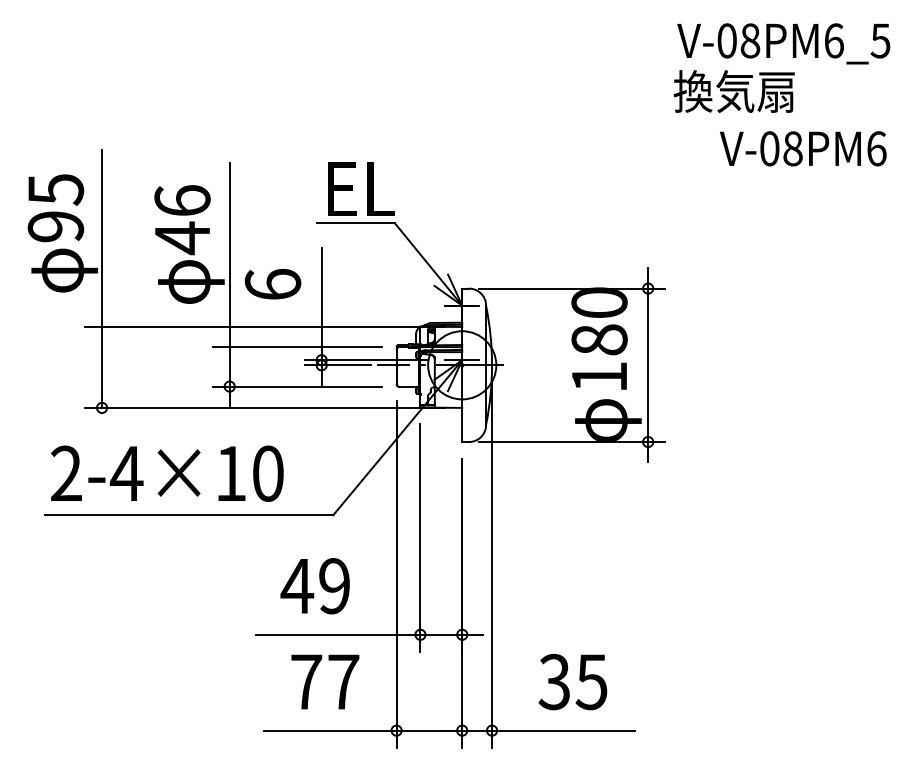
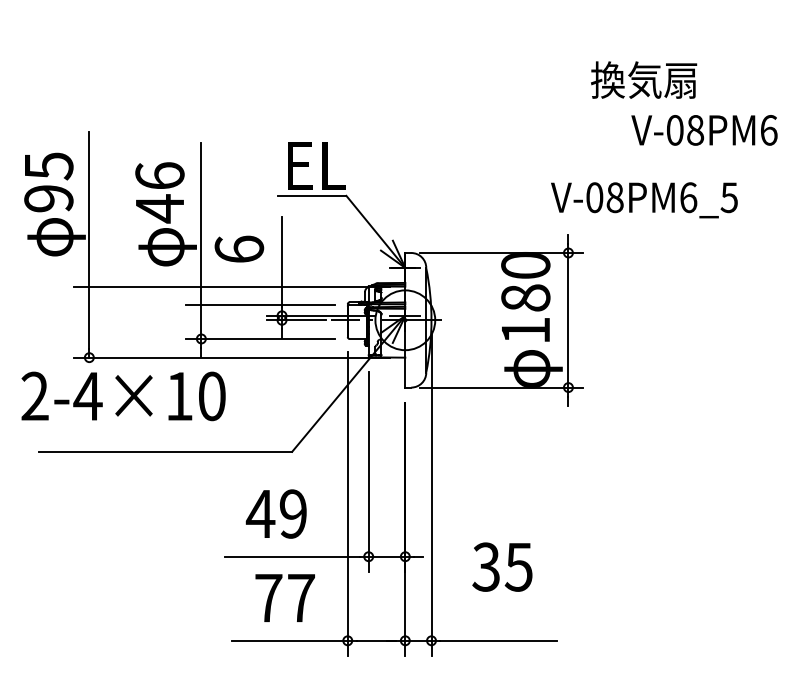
text: (783, 44) -> (644, 200), moved
text: (167, 473) -> (123, 396), moved
text: (572, 681) -> (502, 566), moved

